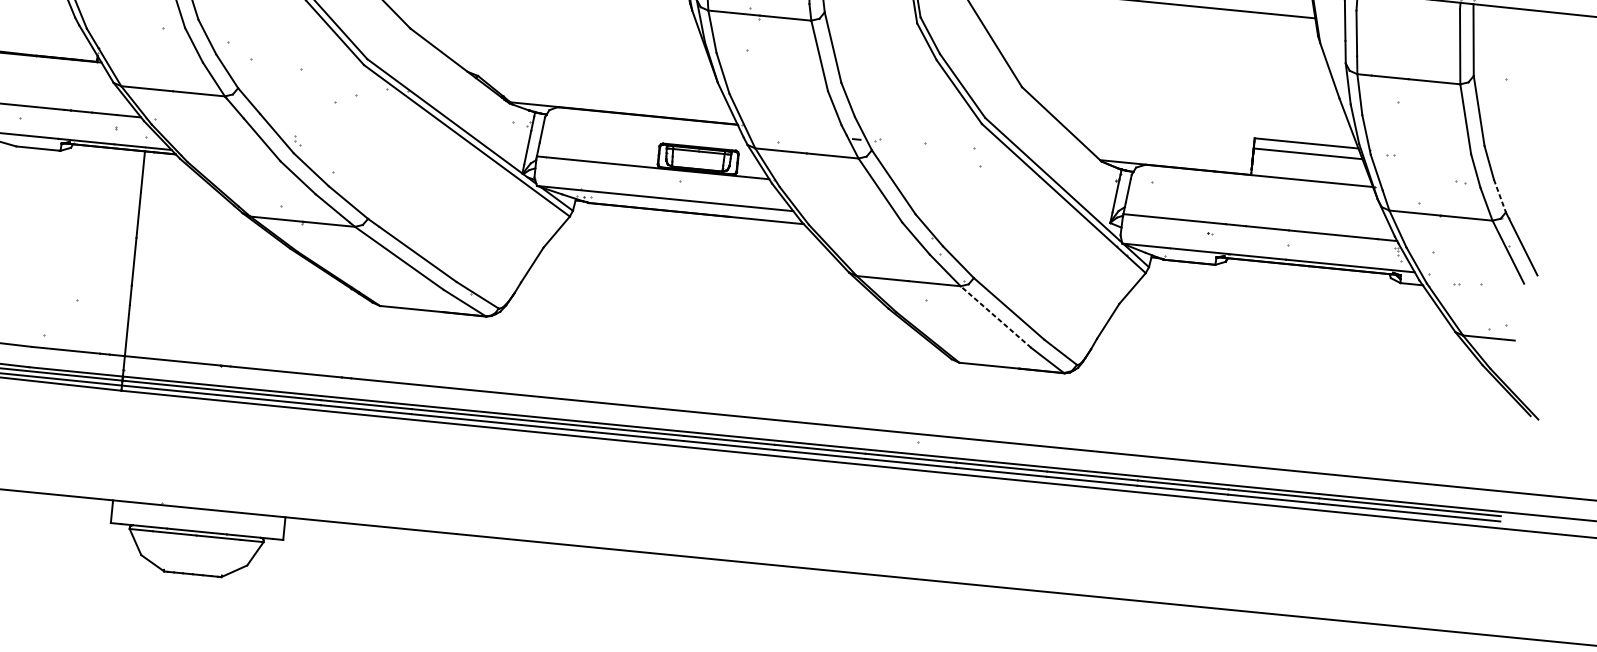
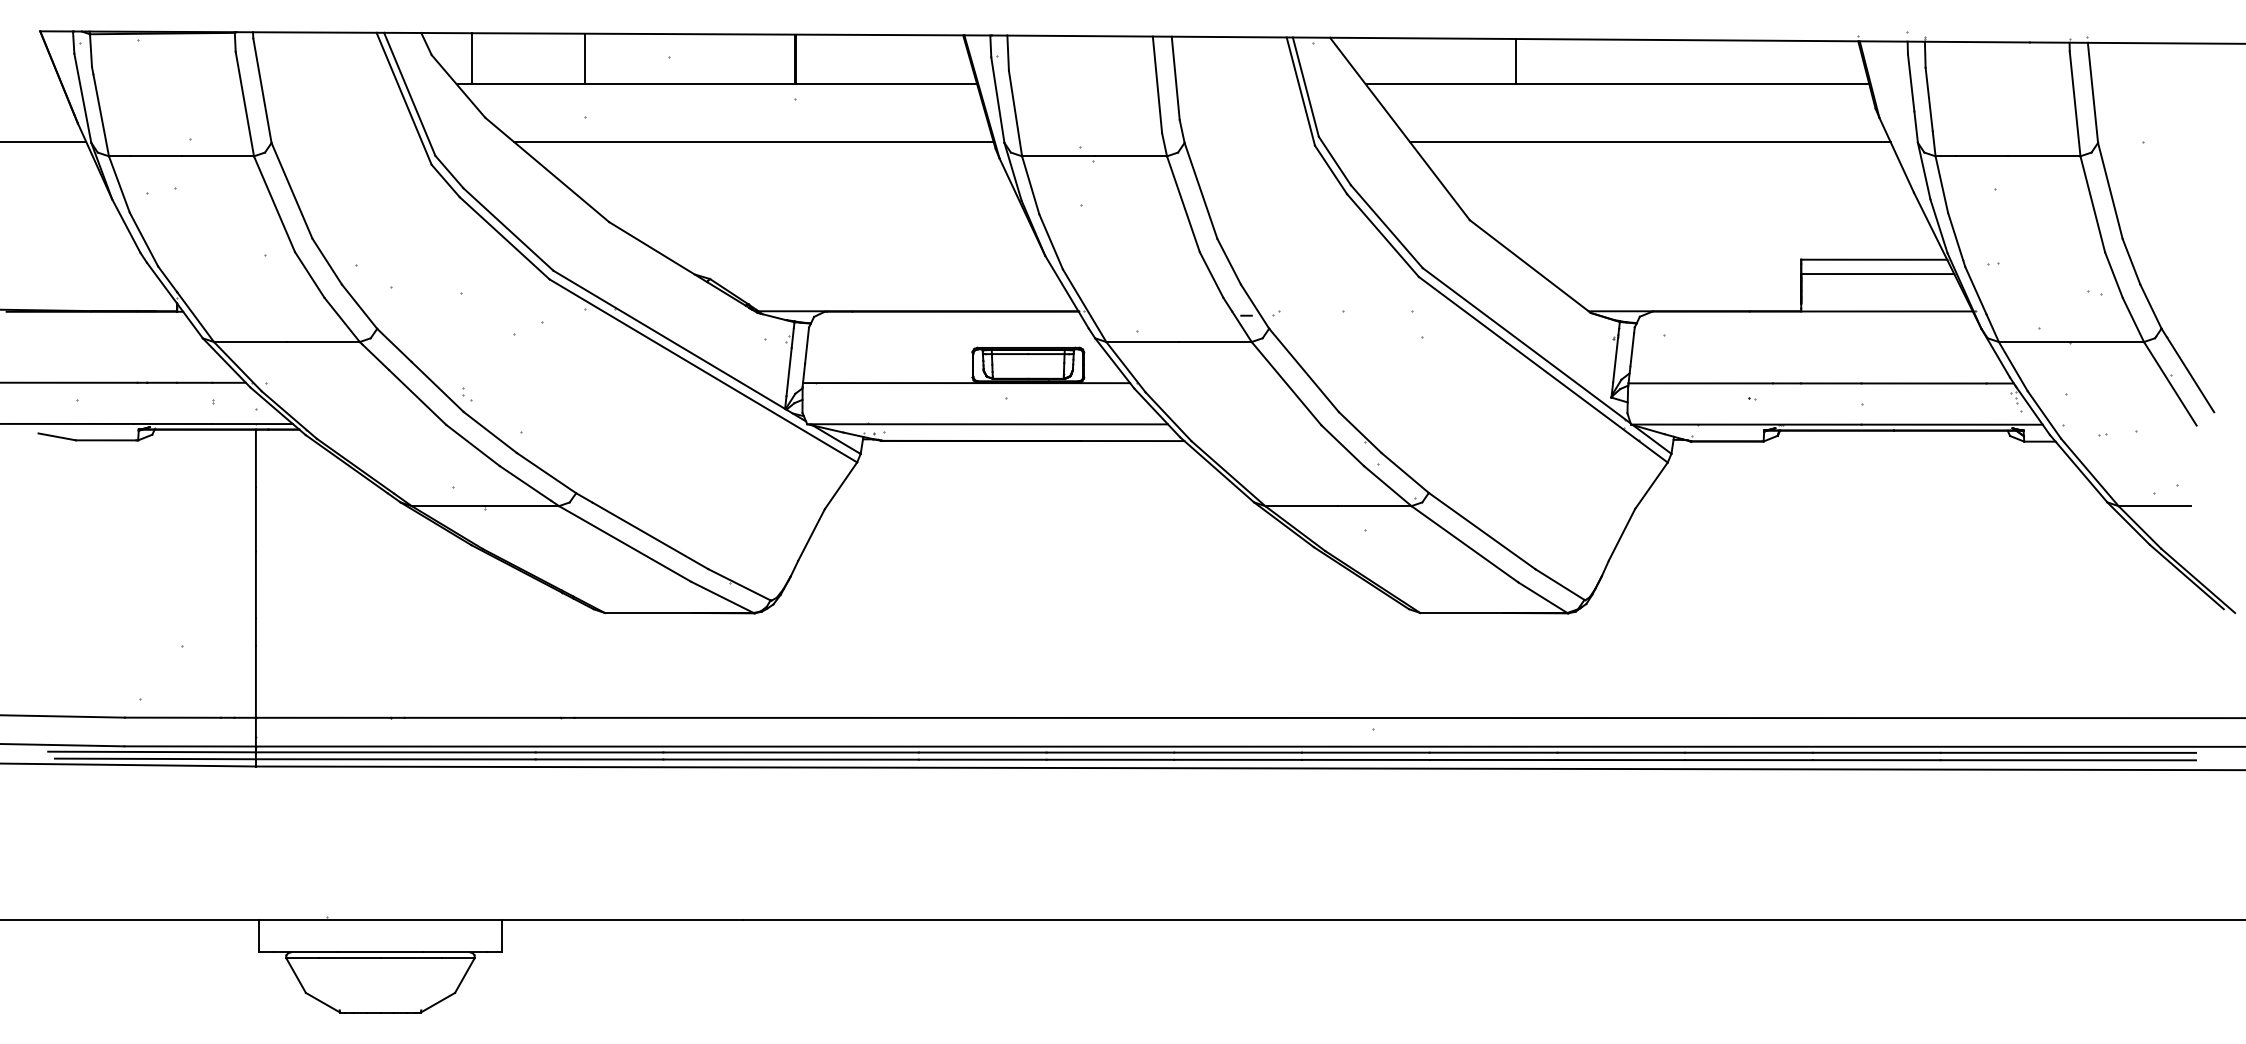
line: (1155, 44) -> (1650, 142), added
line: (1500, 196) -> (2151, 307), dashed -> solid
line: (995, 317) -> (1464, 544), dashed -> solid

